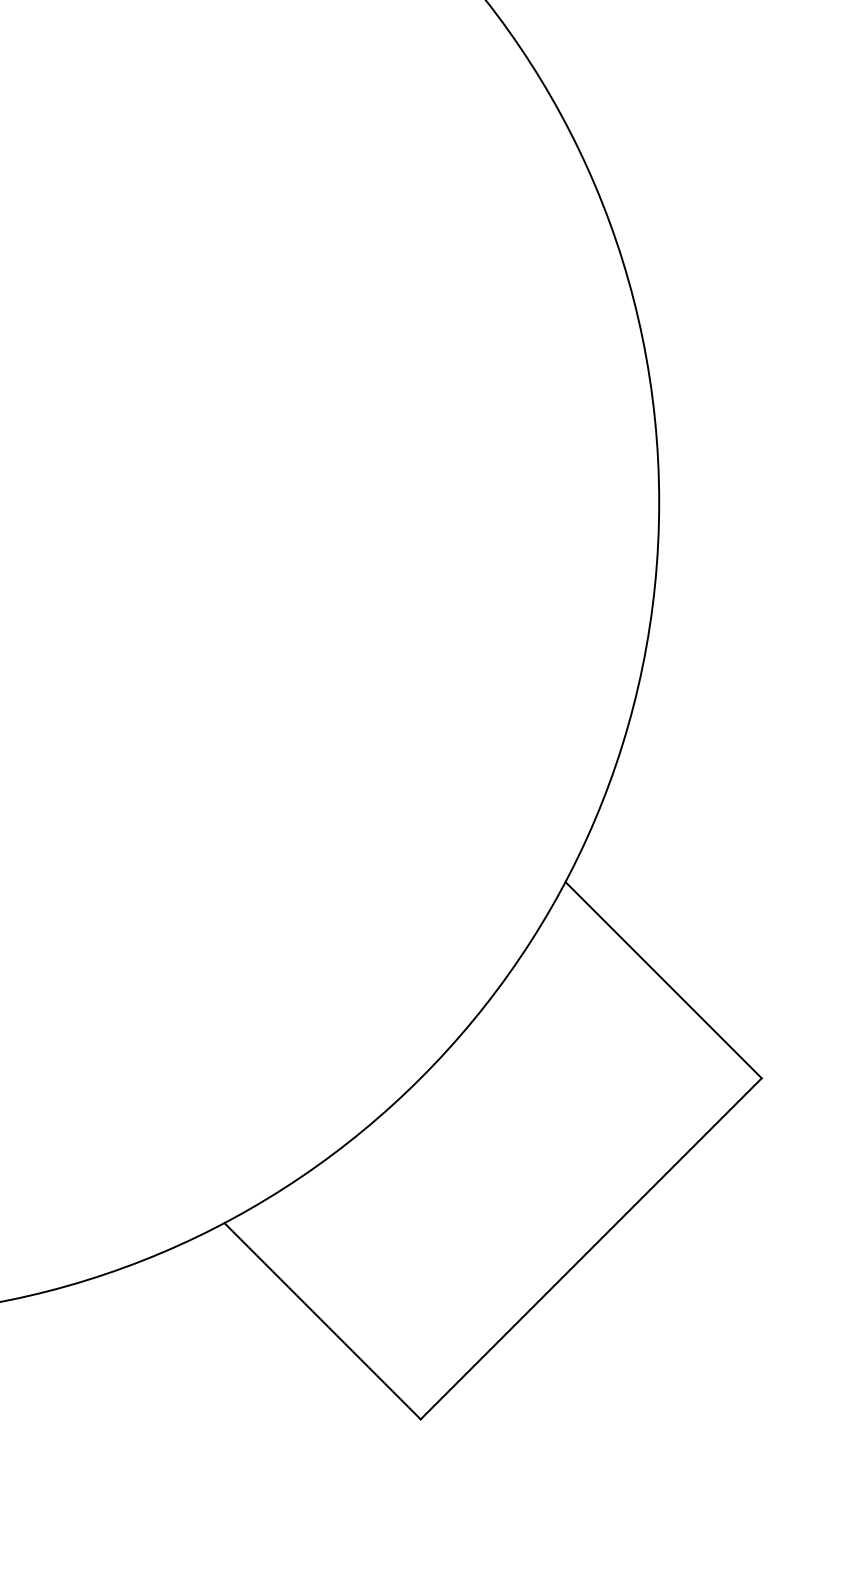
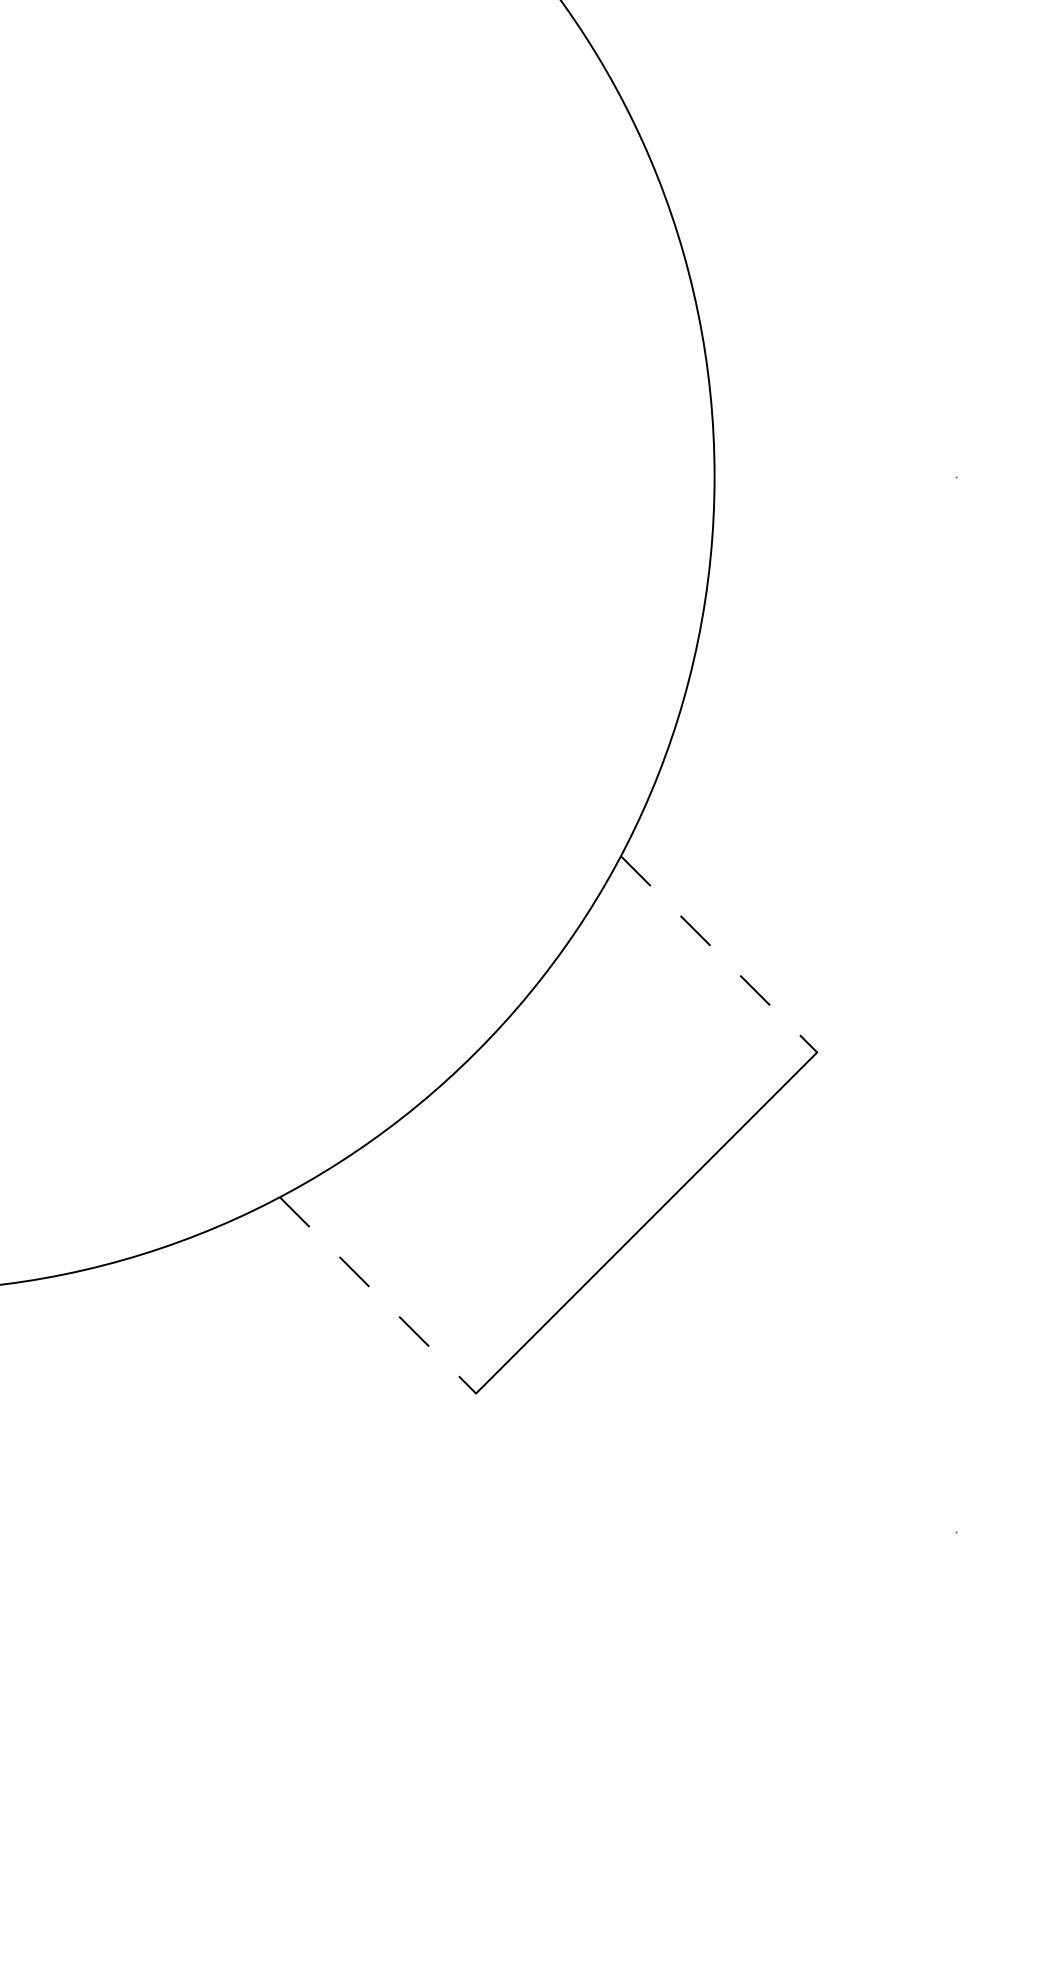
line: (664, 980) -> (719, 954), solid -> dashed
line: (322, 1321) -> (377, 1295), solid -> dashed

